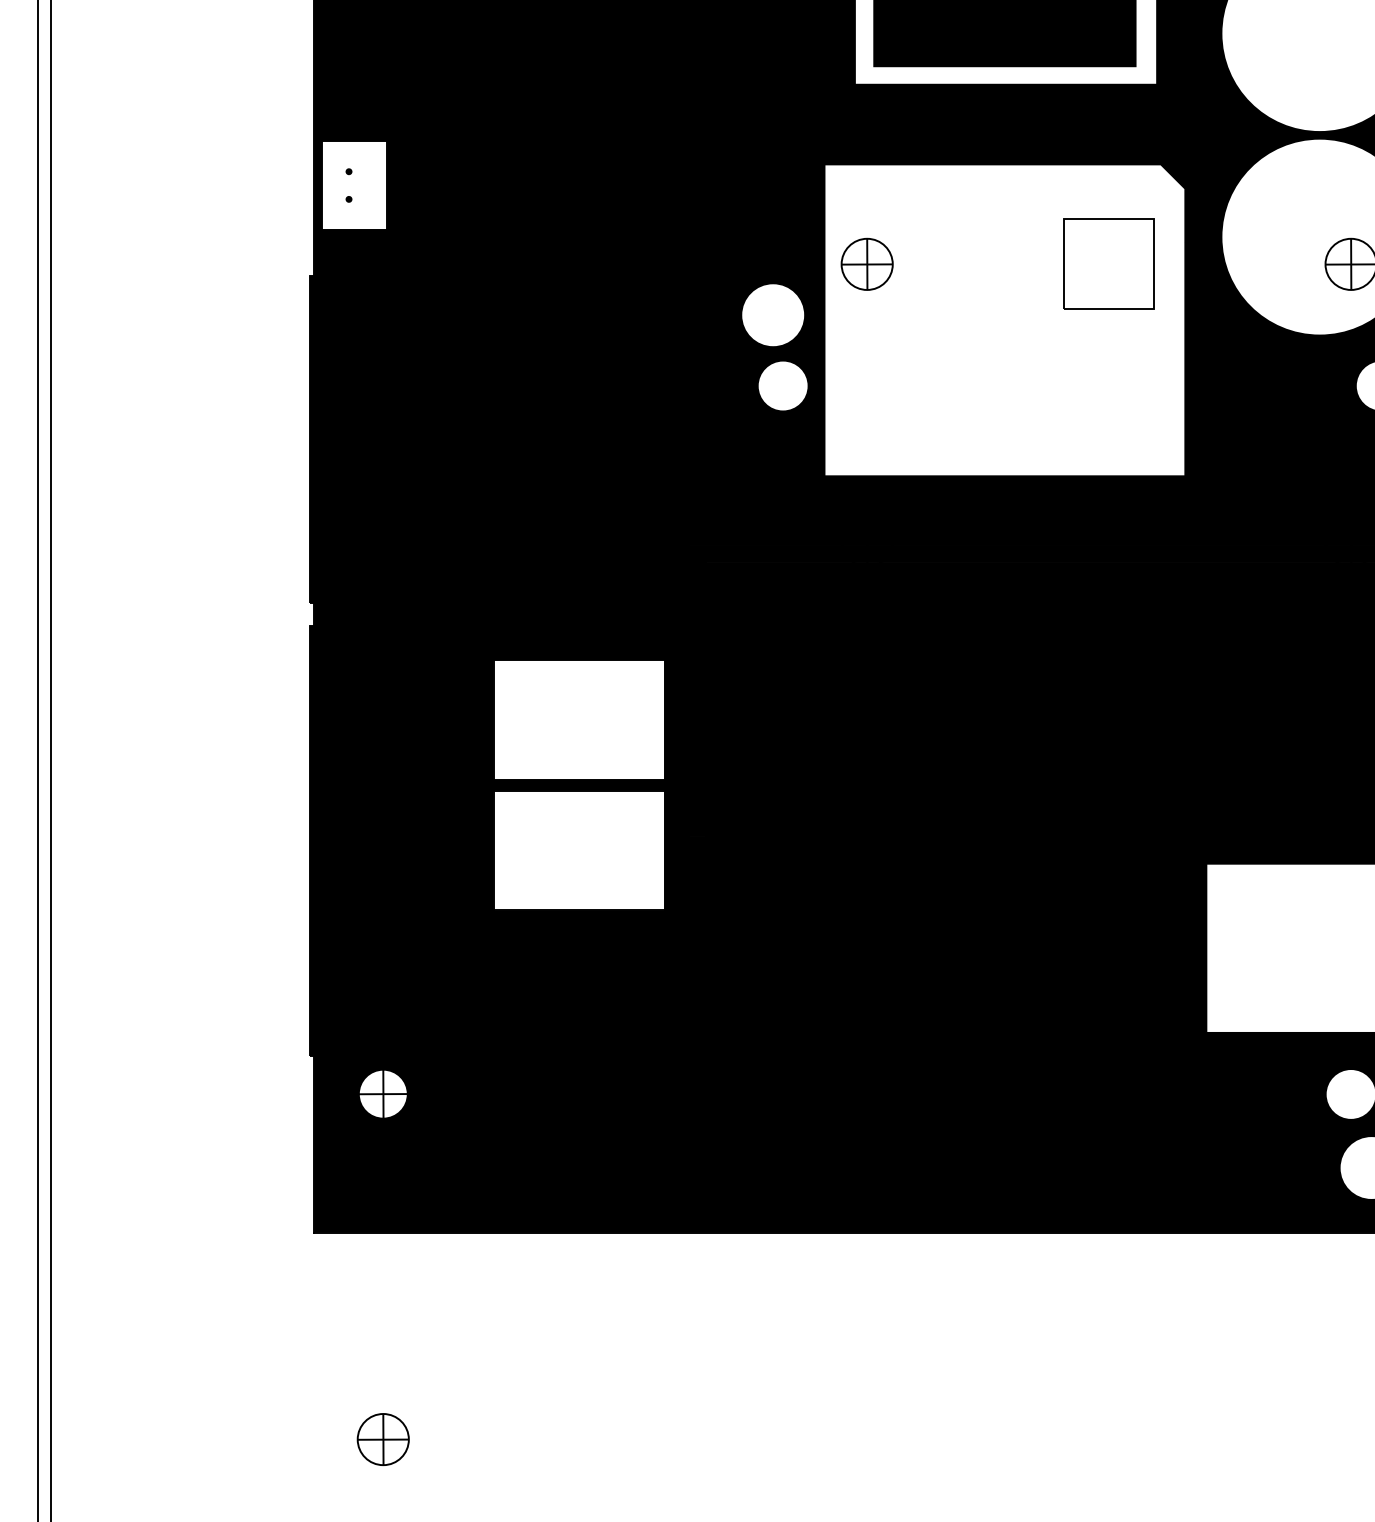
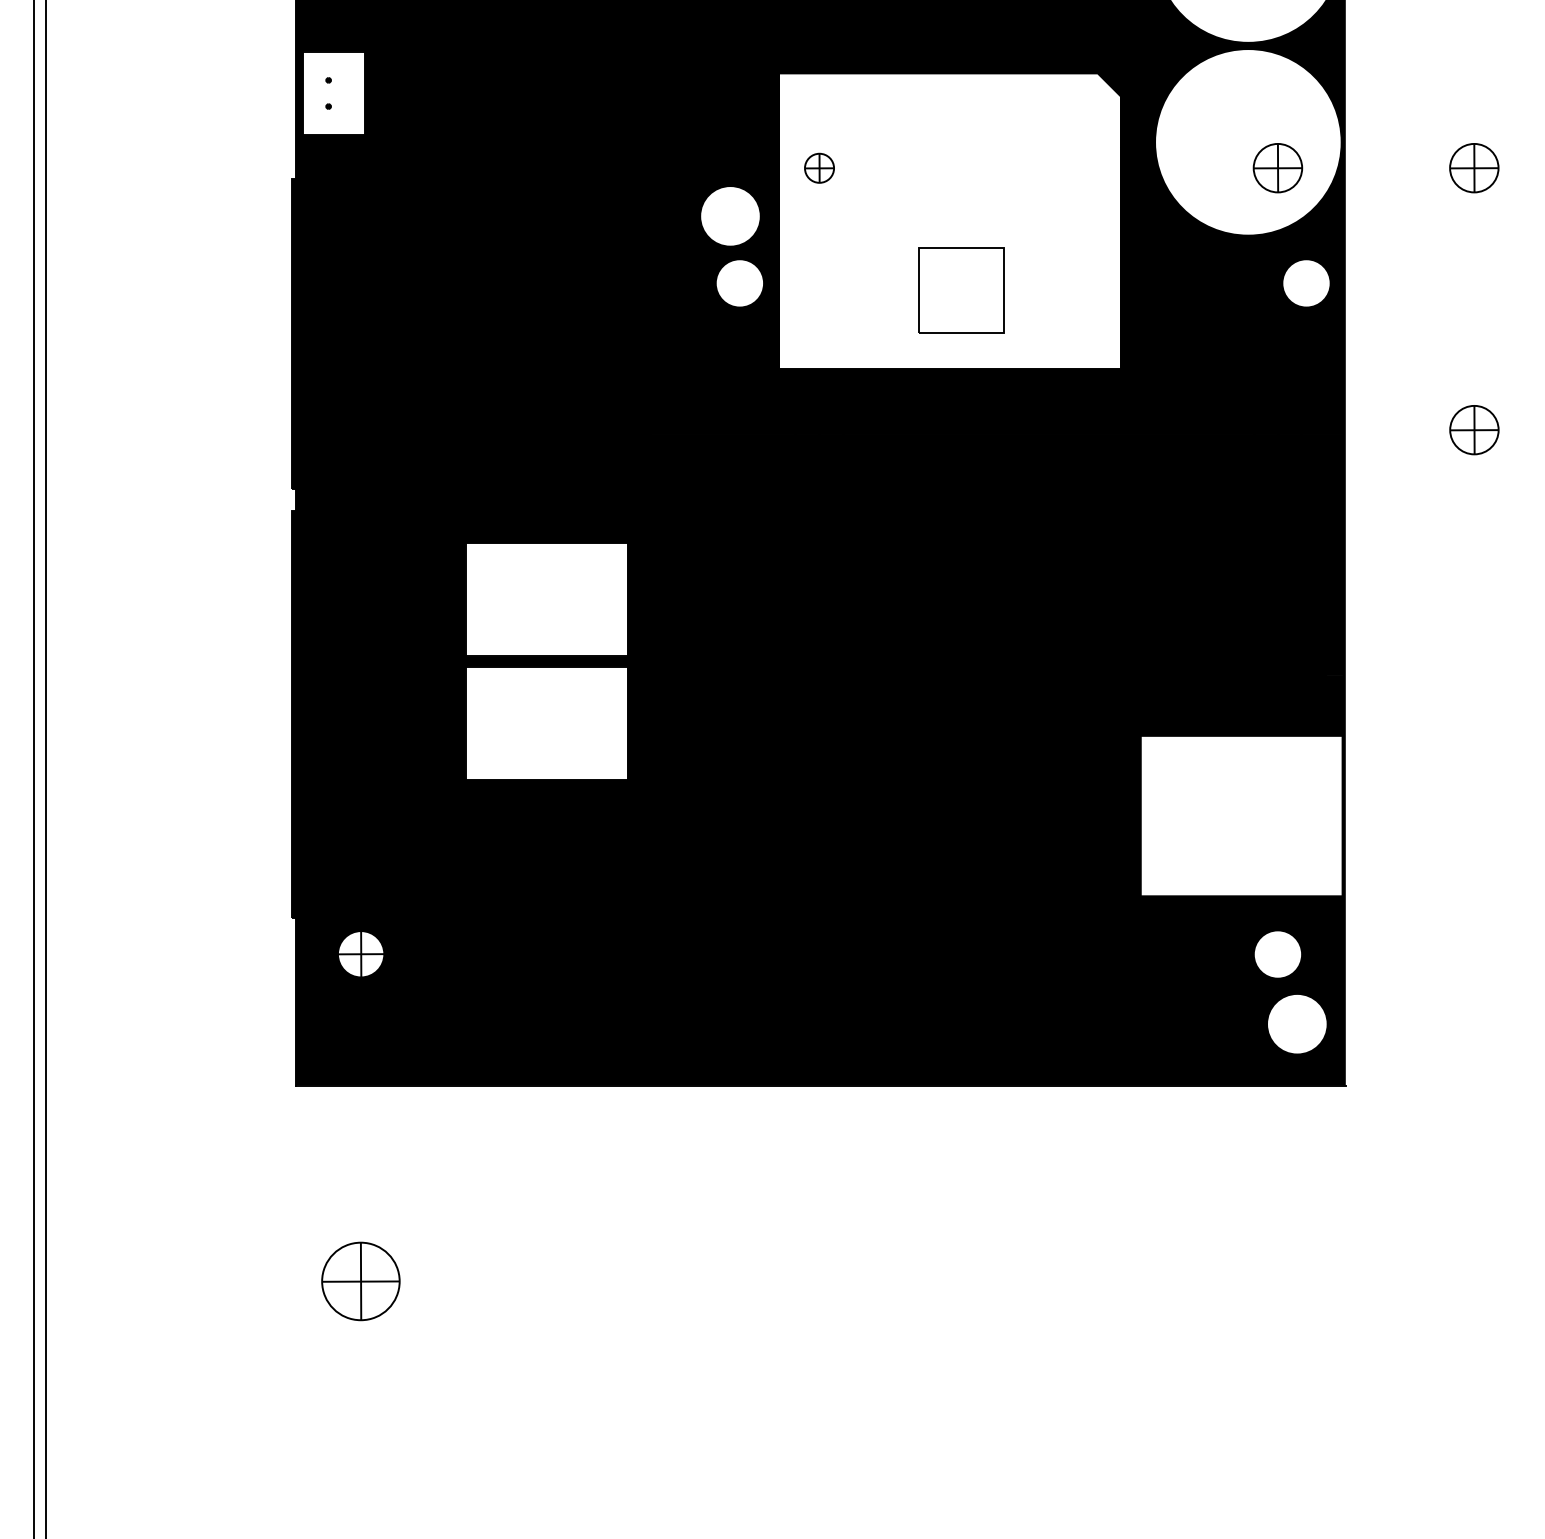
part: (867, 264) -> (819, 168), size x0.6
part: (1108, 264) -> (961, 290), moved
part: (383, 1439) -> (361, 1281), size x1.6

